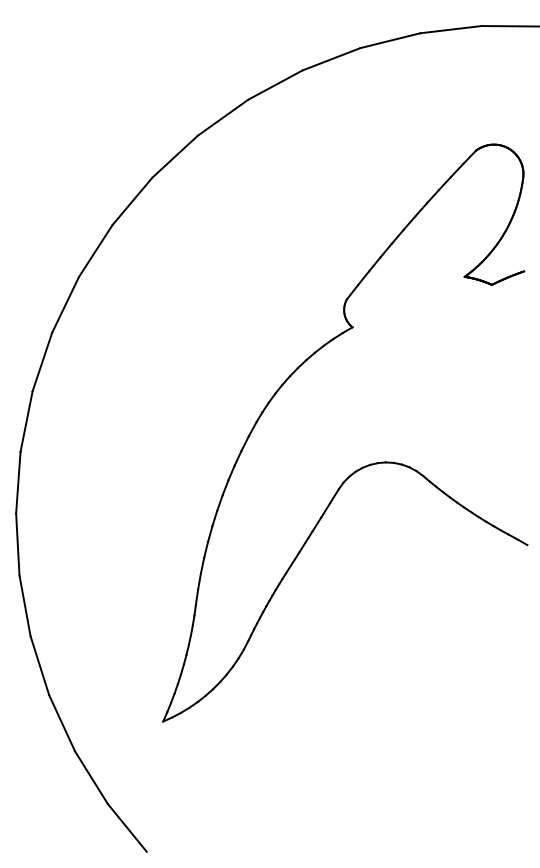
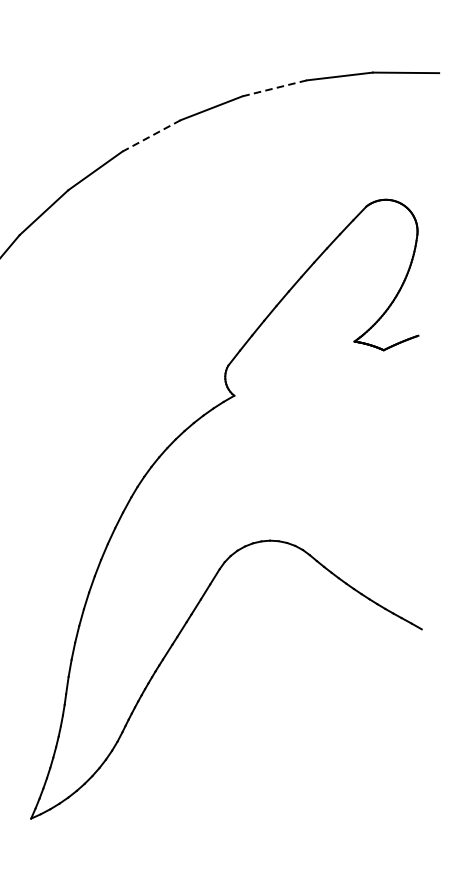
line: (390, 40) -> (274, 88), solid -> dashed
line: (275, 85) -> (151, 136), solid -> dashed

